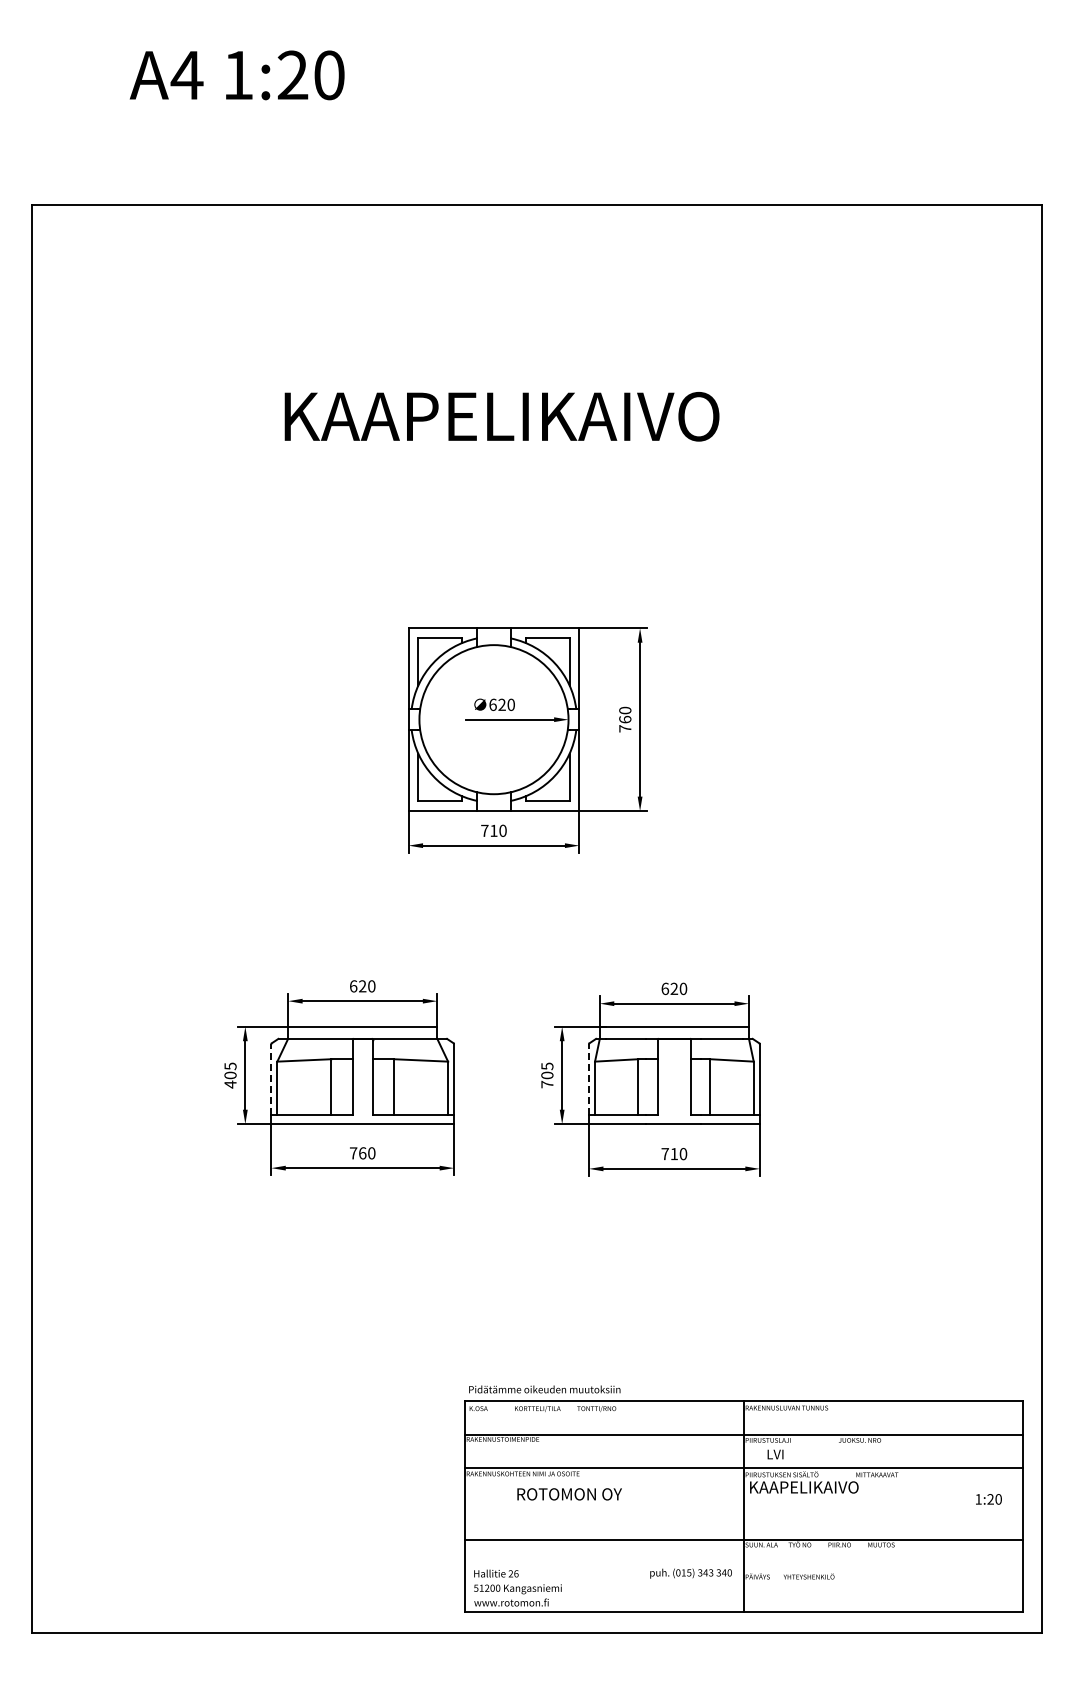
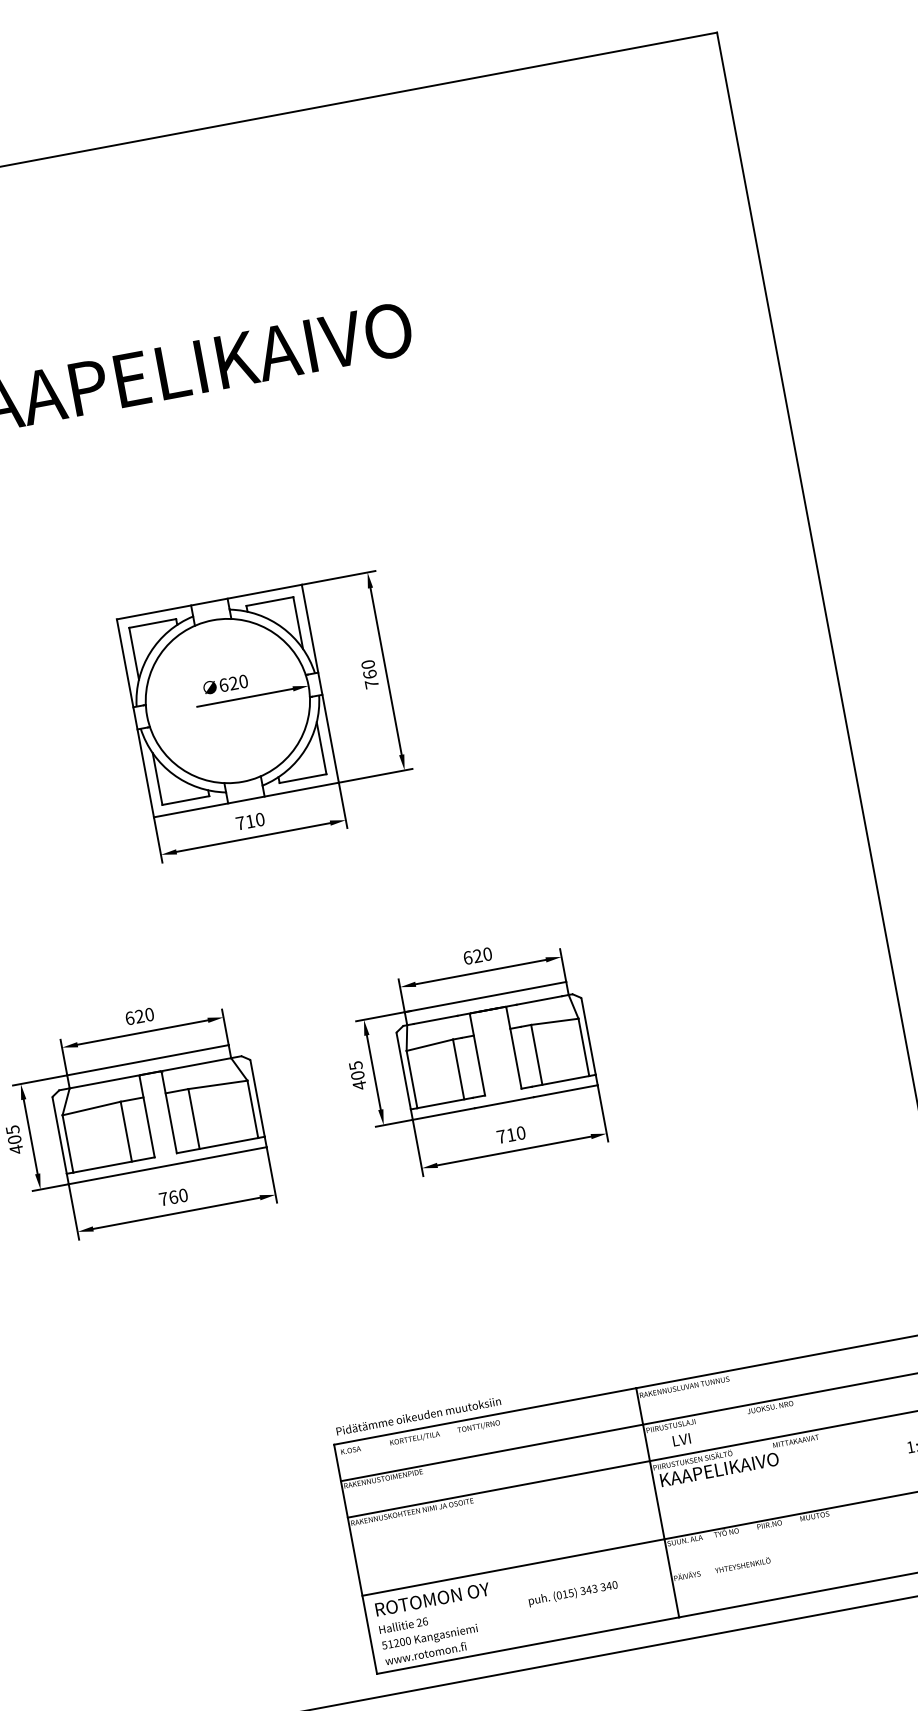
line: (271, 1078) -> (59, 1134), dashed -> solid
line: (589, 1078) -> (404, 1070), dashed -> solid
text: (547, 1084) -> (359, 1085), 705 -> 405
text: (569, 1494) -> (432, 1599), moved
text: (690, 1573) -> (572, 1593), moved

